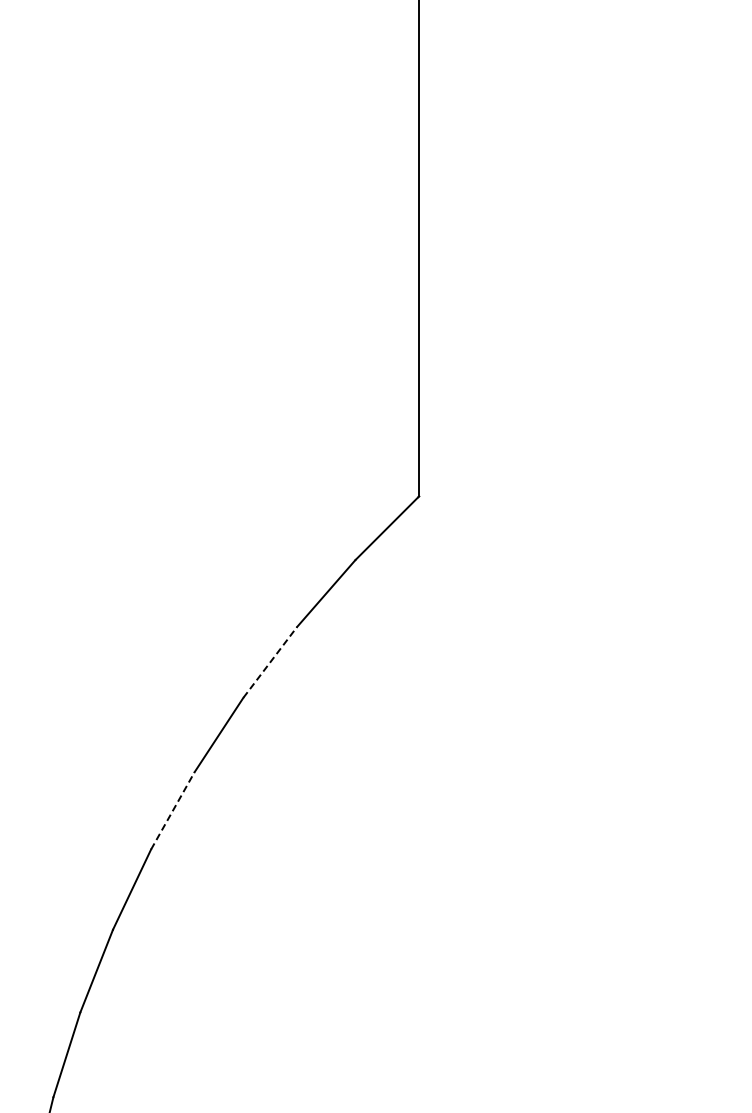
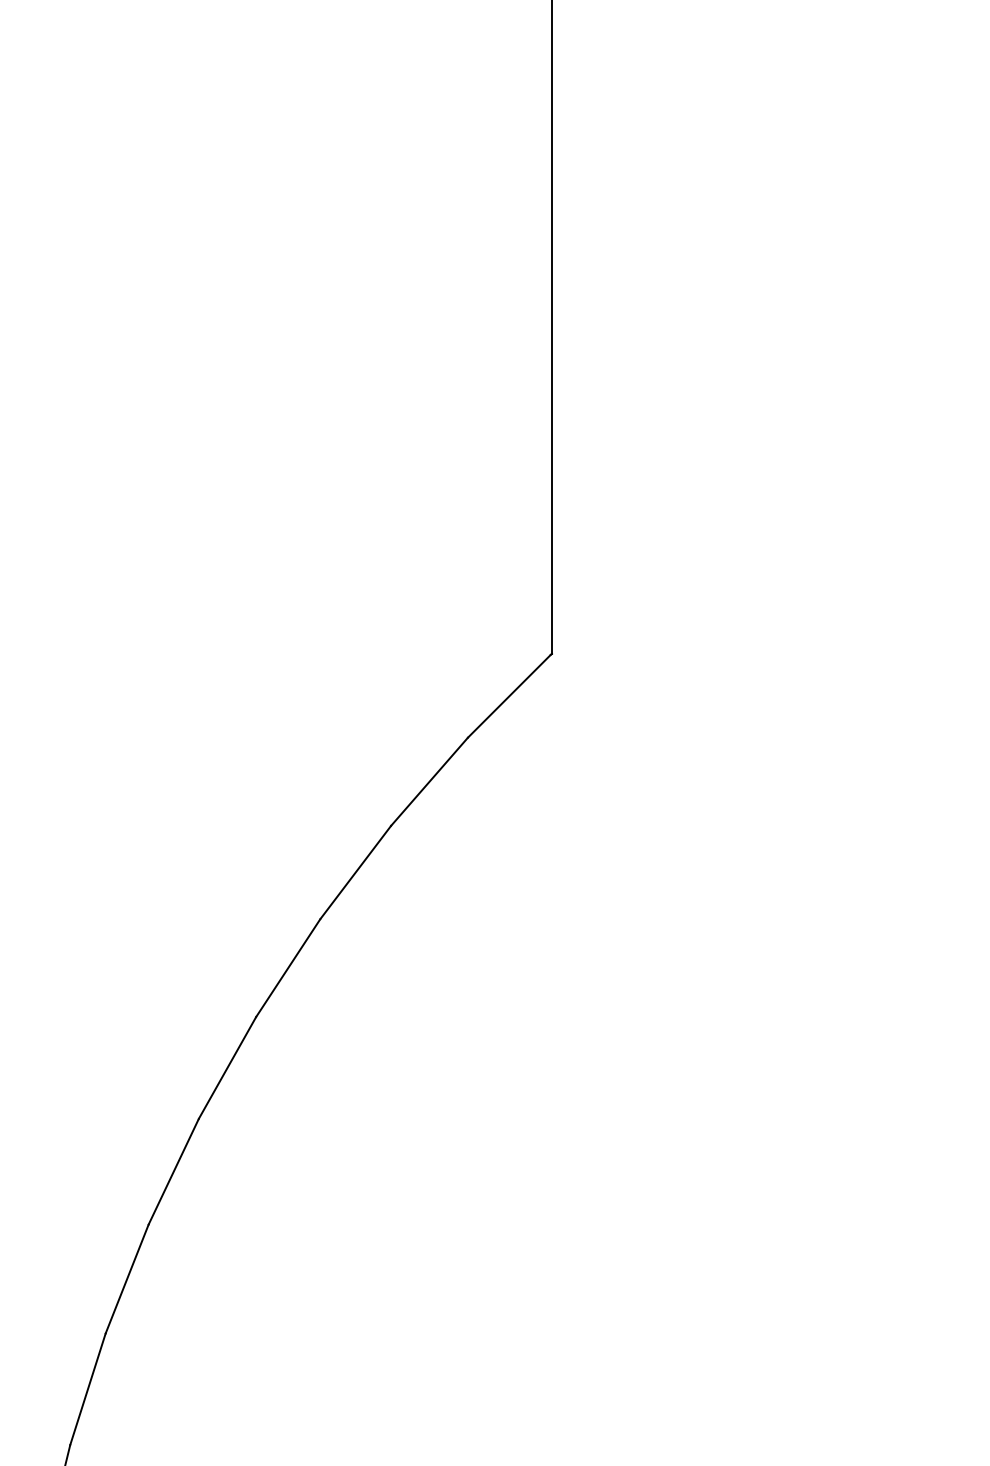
line: (270, 662) -> (356, 872), dashed -> solid
line: (173, 810) -> (228, 1067), dashed -> solid

